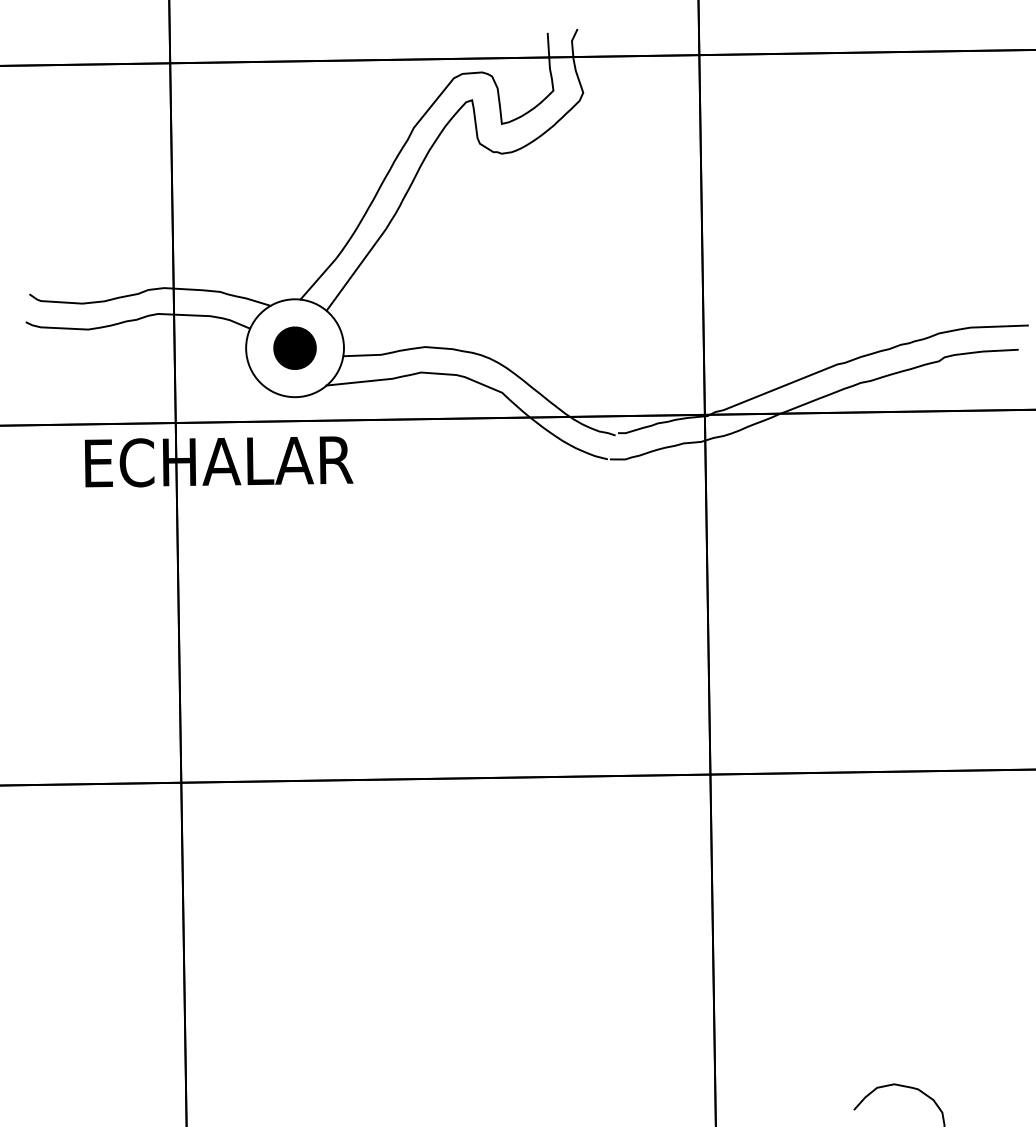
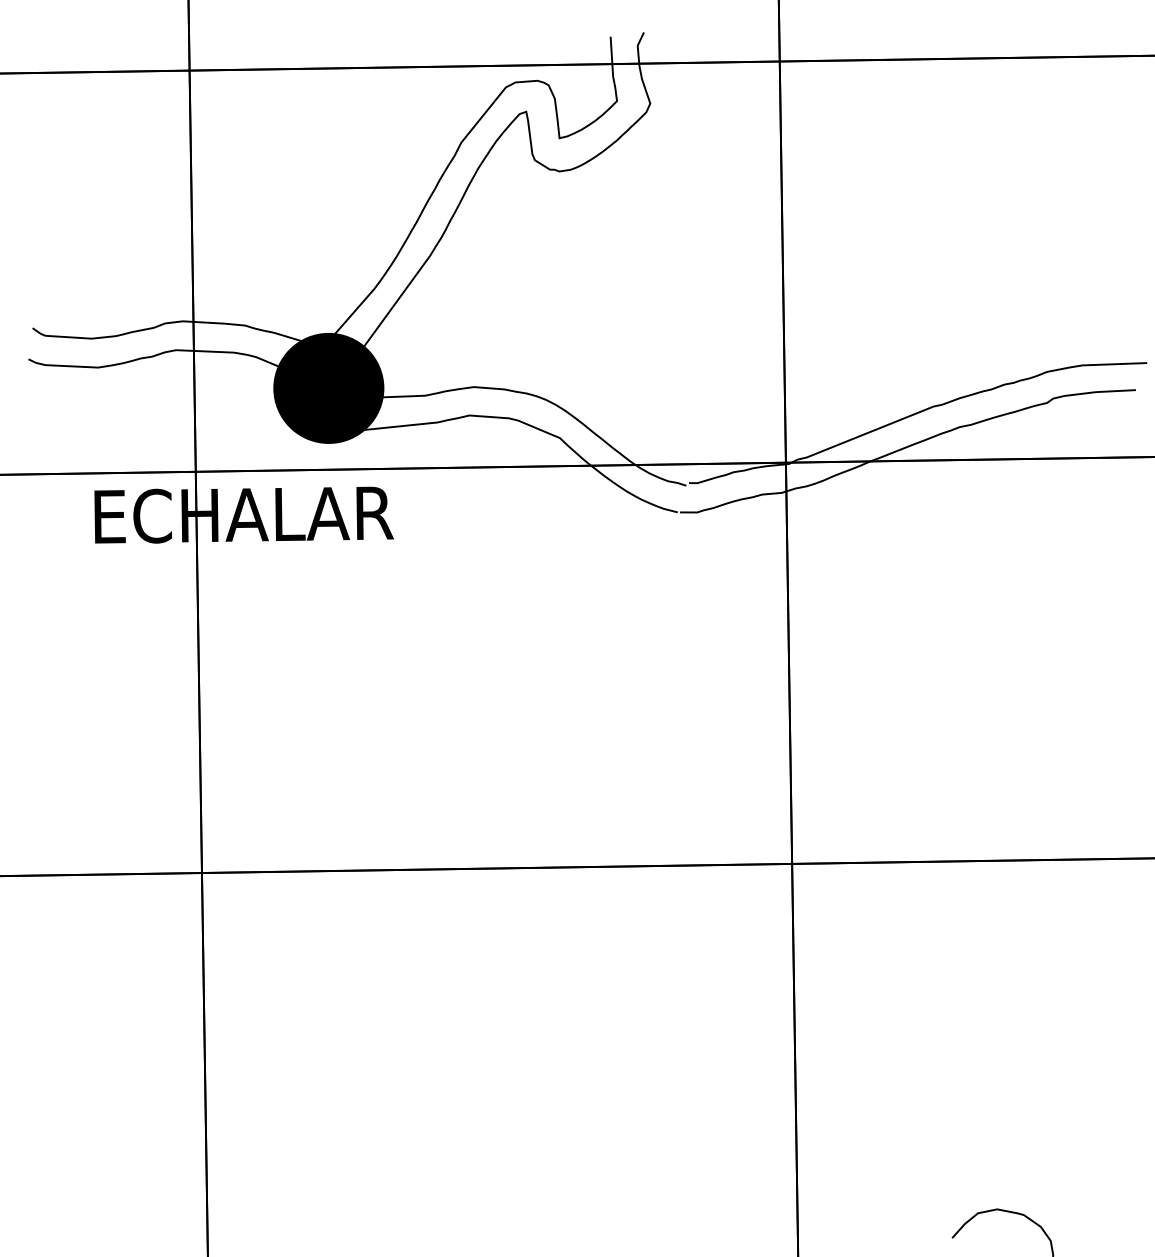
fill: (294, 348) -> (328, 388), added

